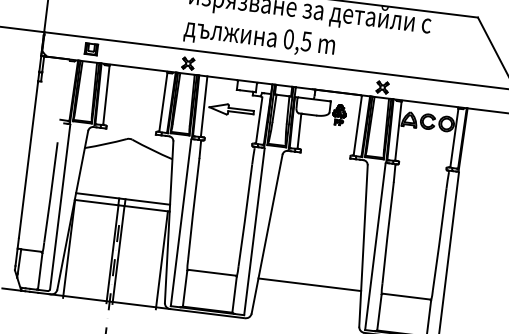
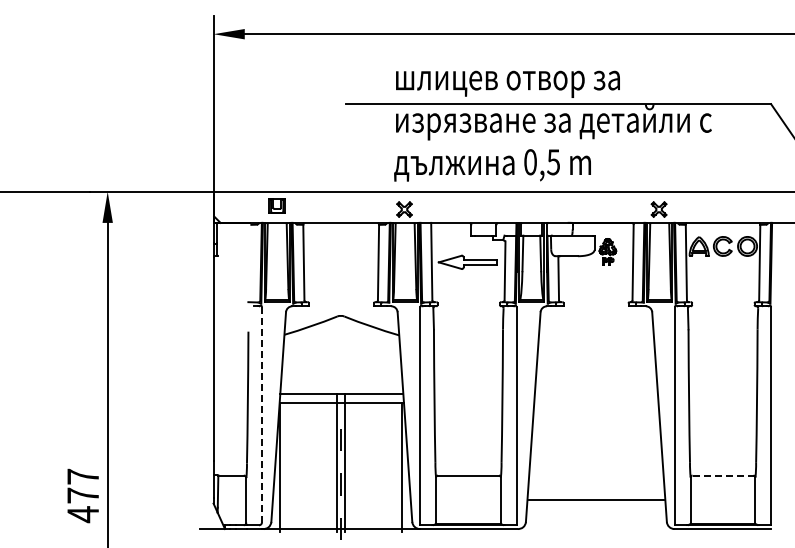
line: (59, 206) -> (261, 414), solid -> dashed
line: (309, 284) -> (596, 499), moved
line: (406, 296) -> (723, 475), solid -> dashed

